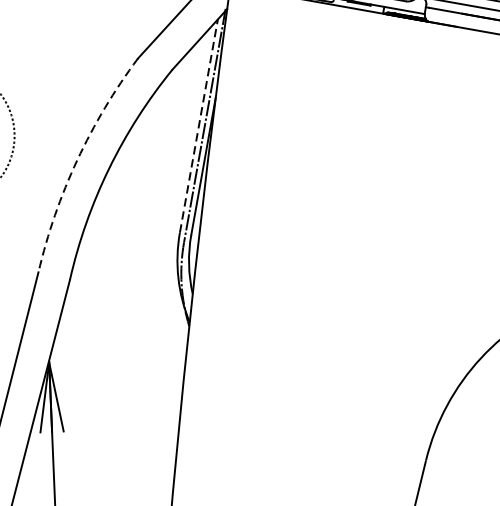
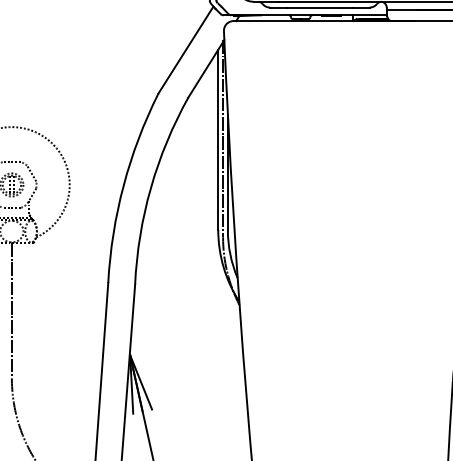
line: (199, 125) -> (218, 139), dashed -> solid
arc: (77, 160) -> (123, 185), dashed -> solid

